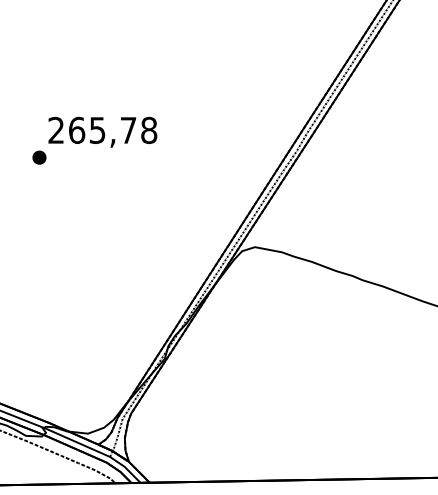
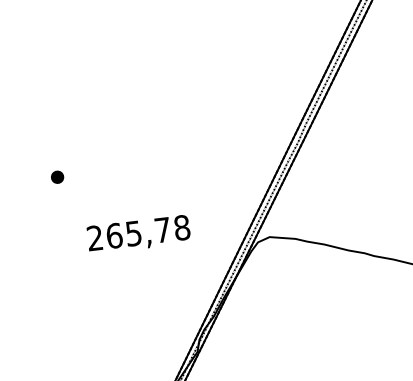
text: (102, 131) -> (138, 234), moved

